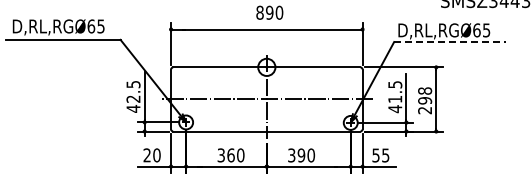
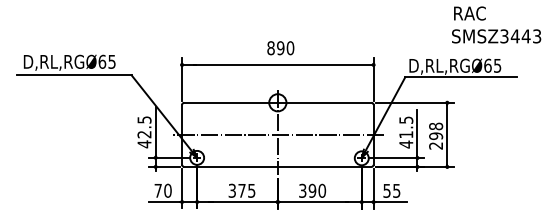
line: (449, 42) -> (460, 77), dashed -> solid
text: (146, 155) -> (157, 190), 20 -> 70
text: (235, 155) -> (246, 190), 360 -> 375

